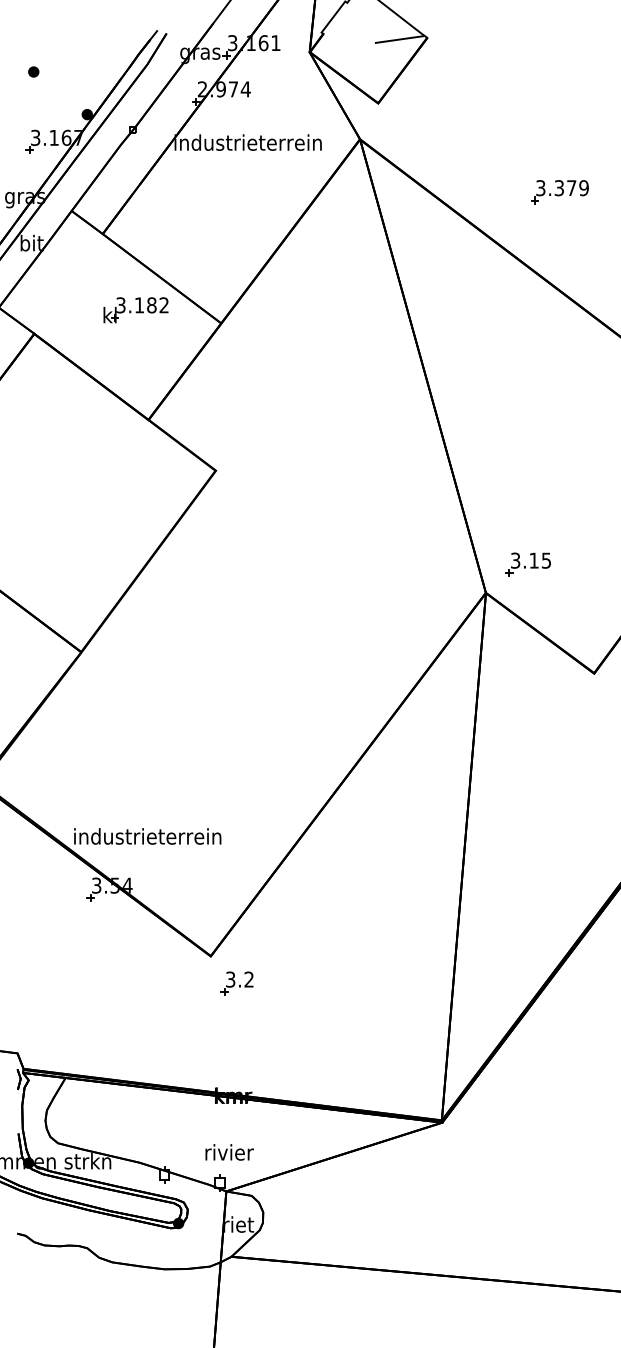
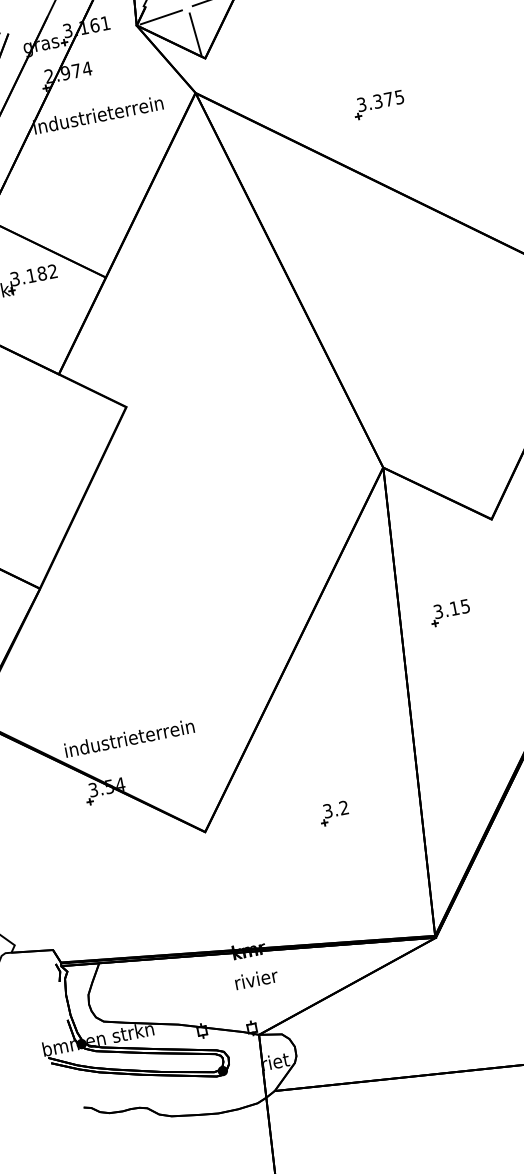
line: (338, 48) -> (161, 17), added
line: (372, 74) -> (195, 34), added
text: (583, 187) -> (398, 96), 3.379 -> 3.375
part: (527, 564) -> (449, 612), moved
part: (236, 983) -> (333, 813), moved
text: (229, 1152) -> (256, 979), moved

